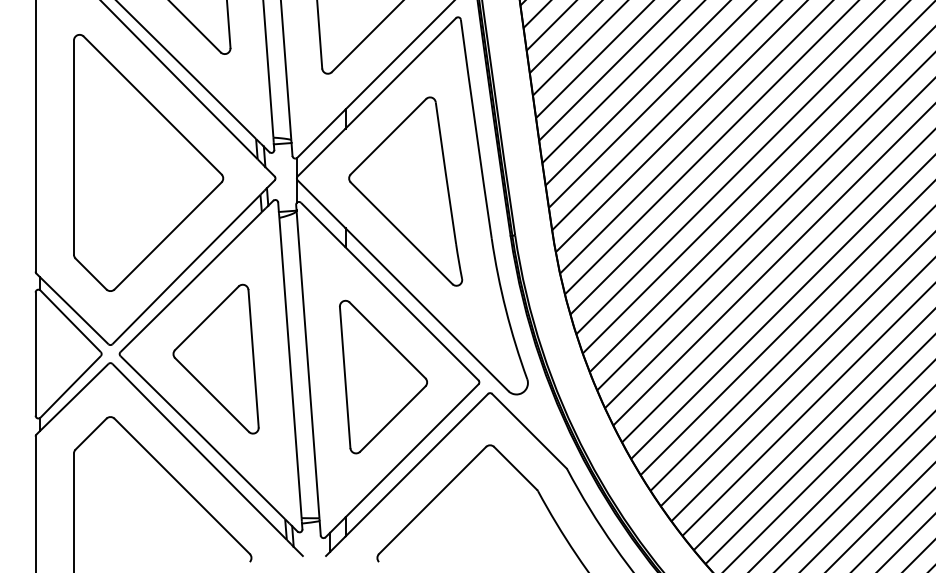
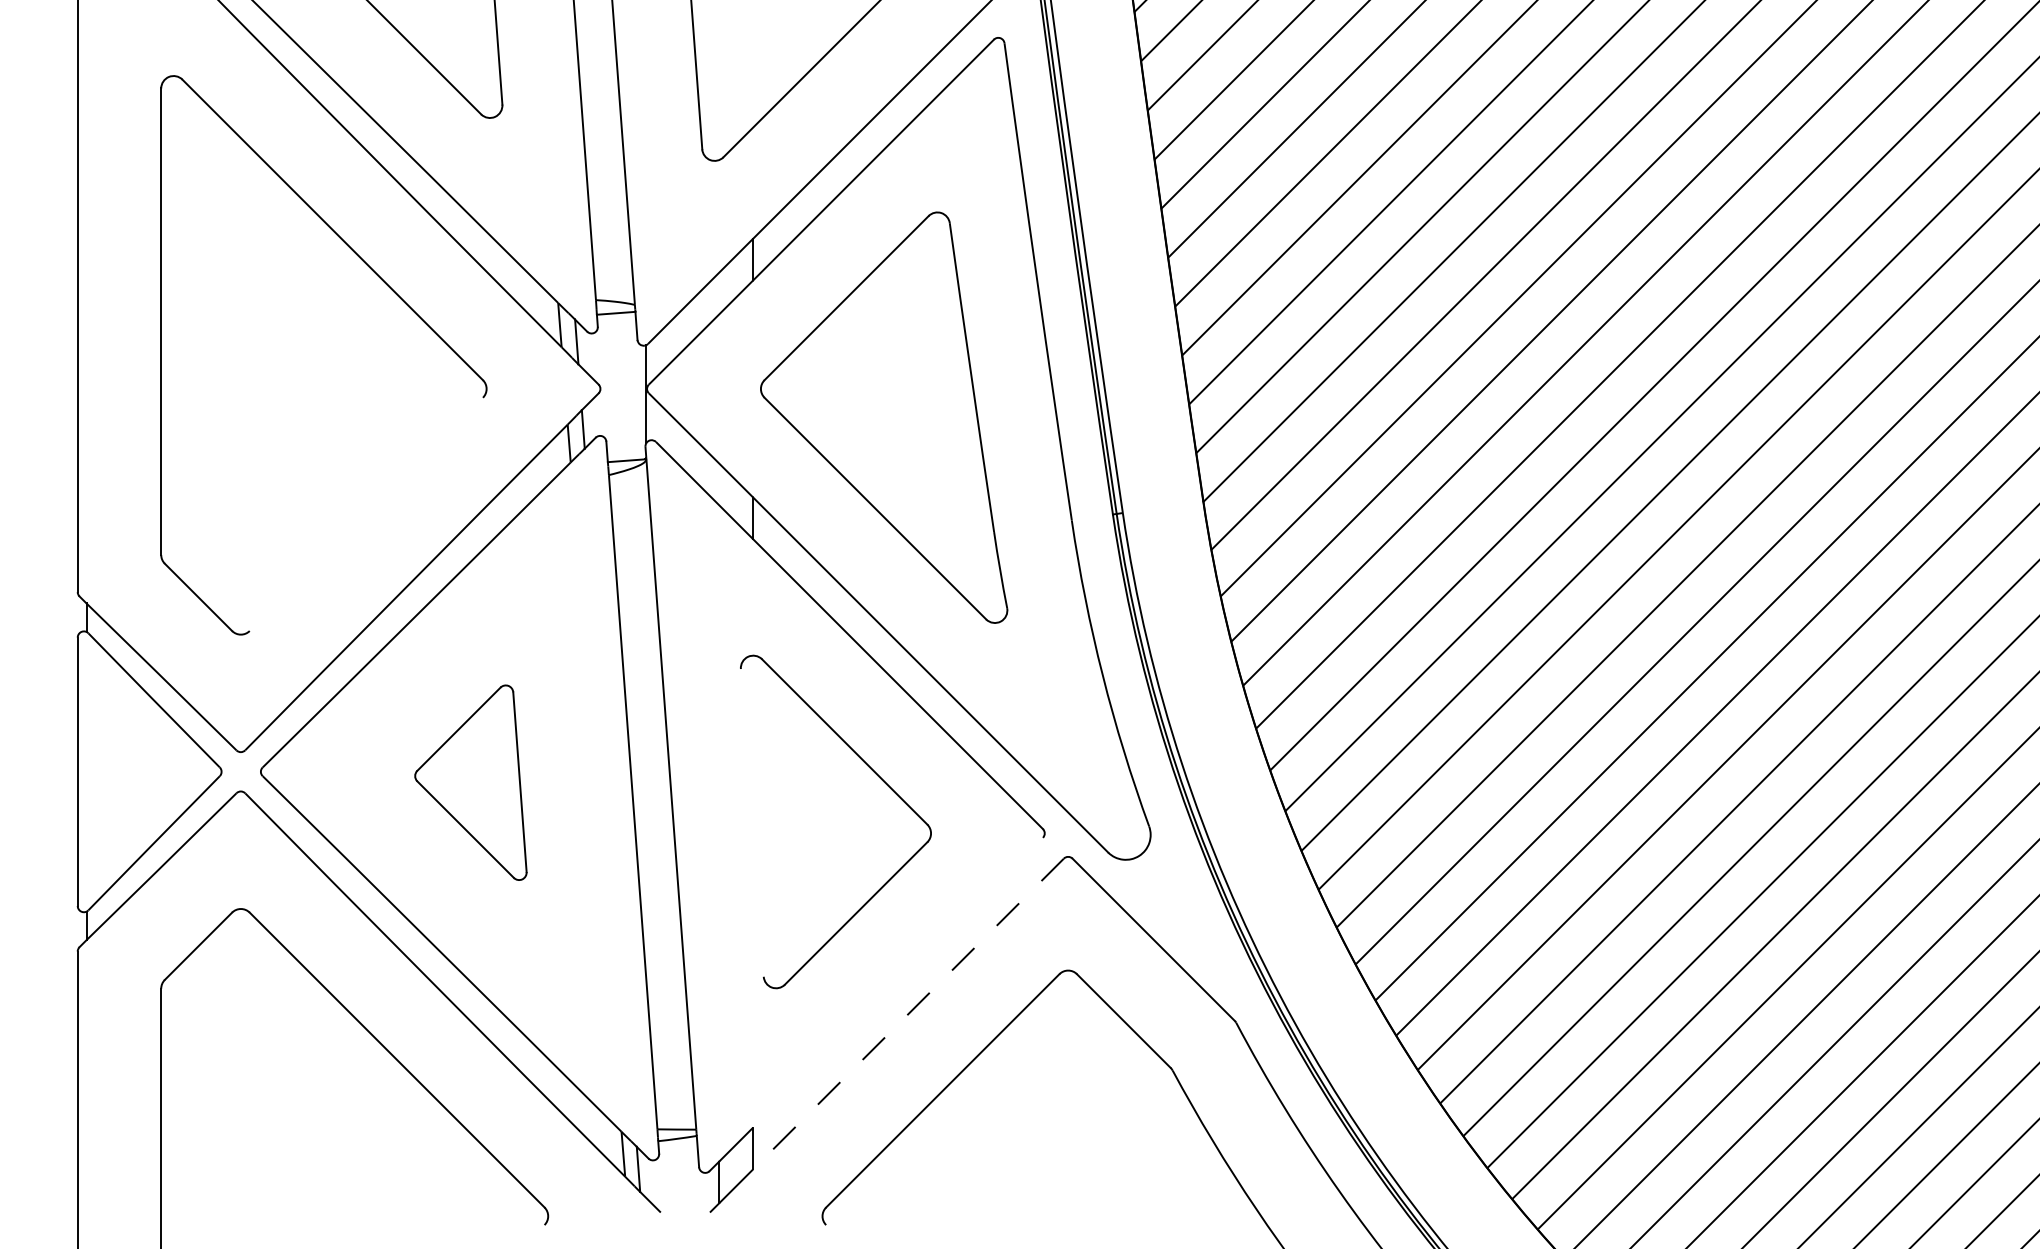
line: (167, 235) -> (365, 513), removed
part: (215, 358) -> (469, 781), size x0.6
line: (344, 377) -> (750, 822), removed
line: (411, 450) -> (896, 981), removed
line: (416, 465) -> (907, 1014), solid -> dashed

